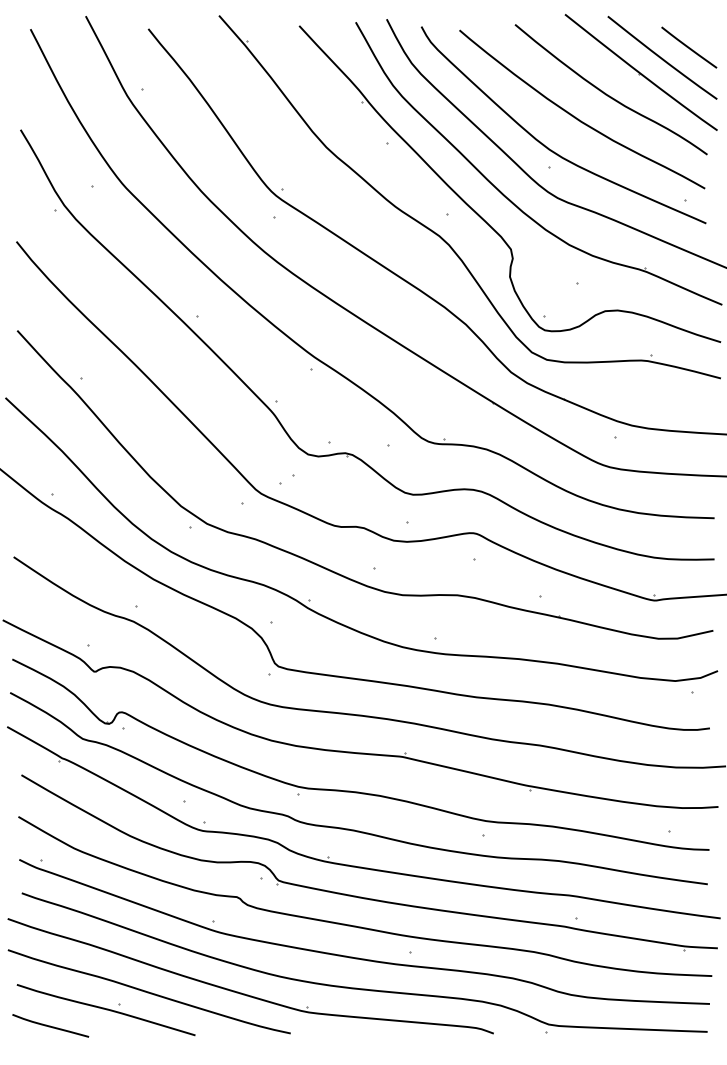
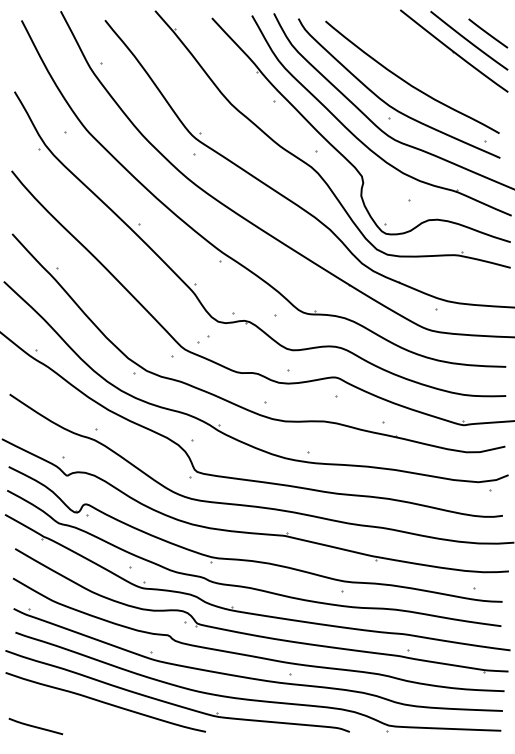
curve: (608, 94) -> (431, 66), removed
part: (105, 1010) -> (74, 715), removed

